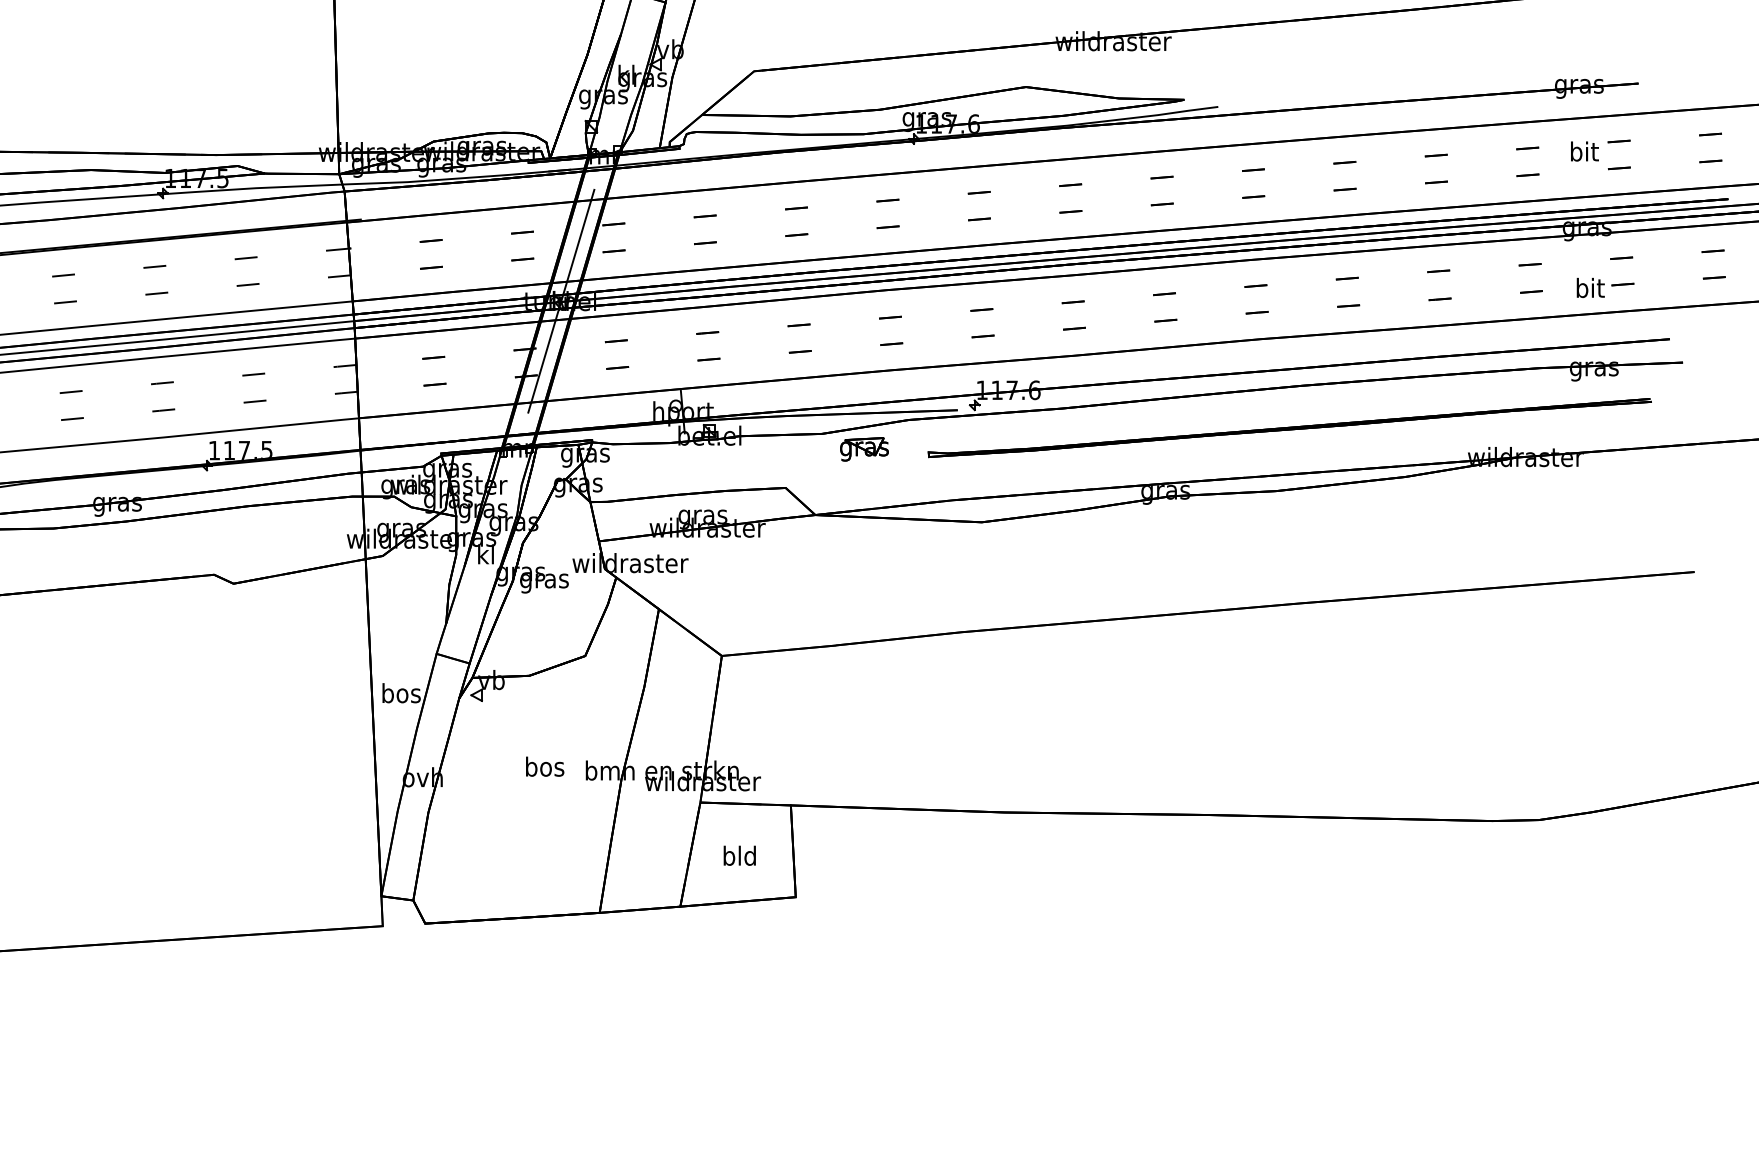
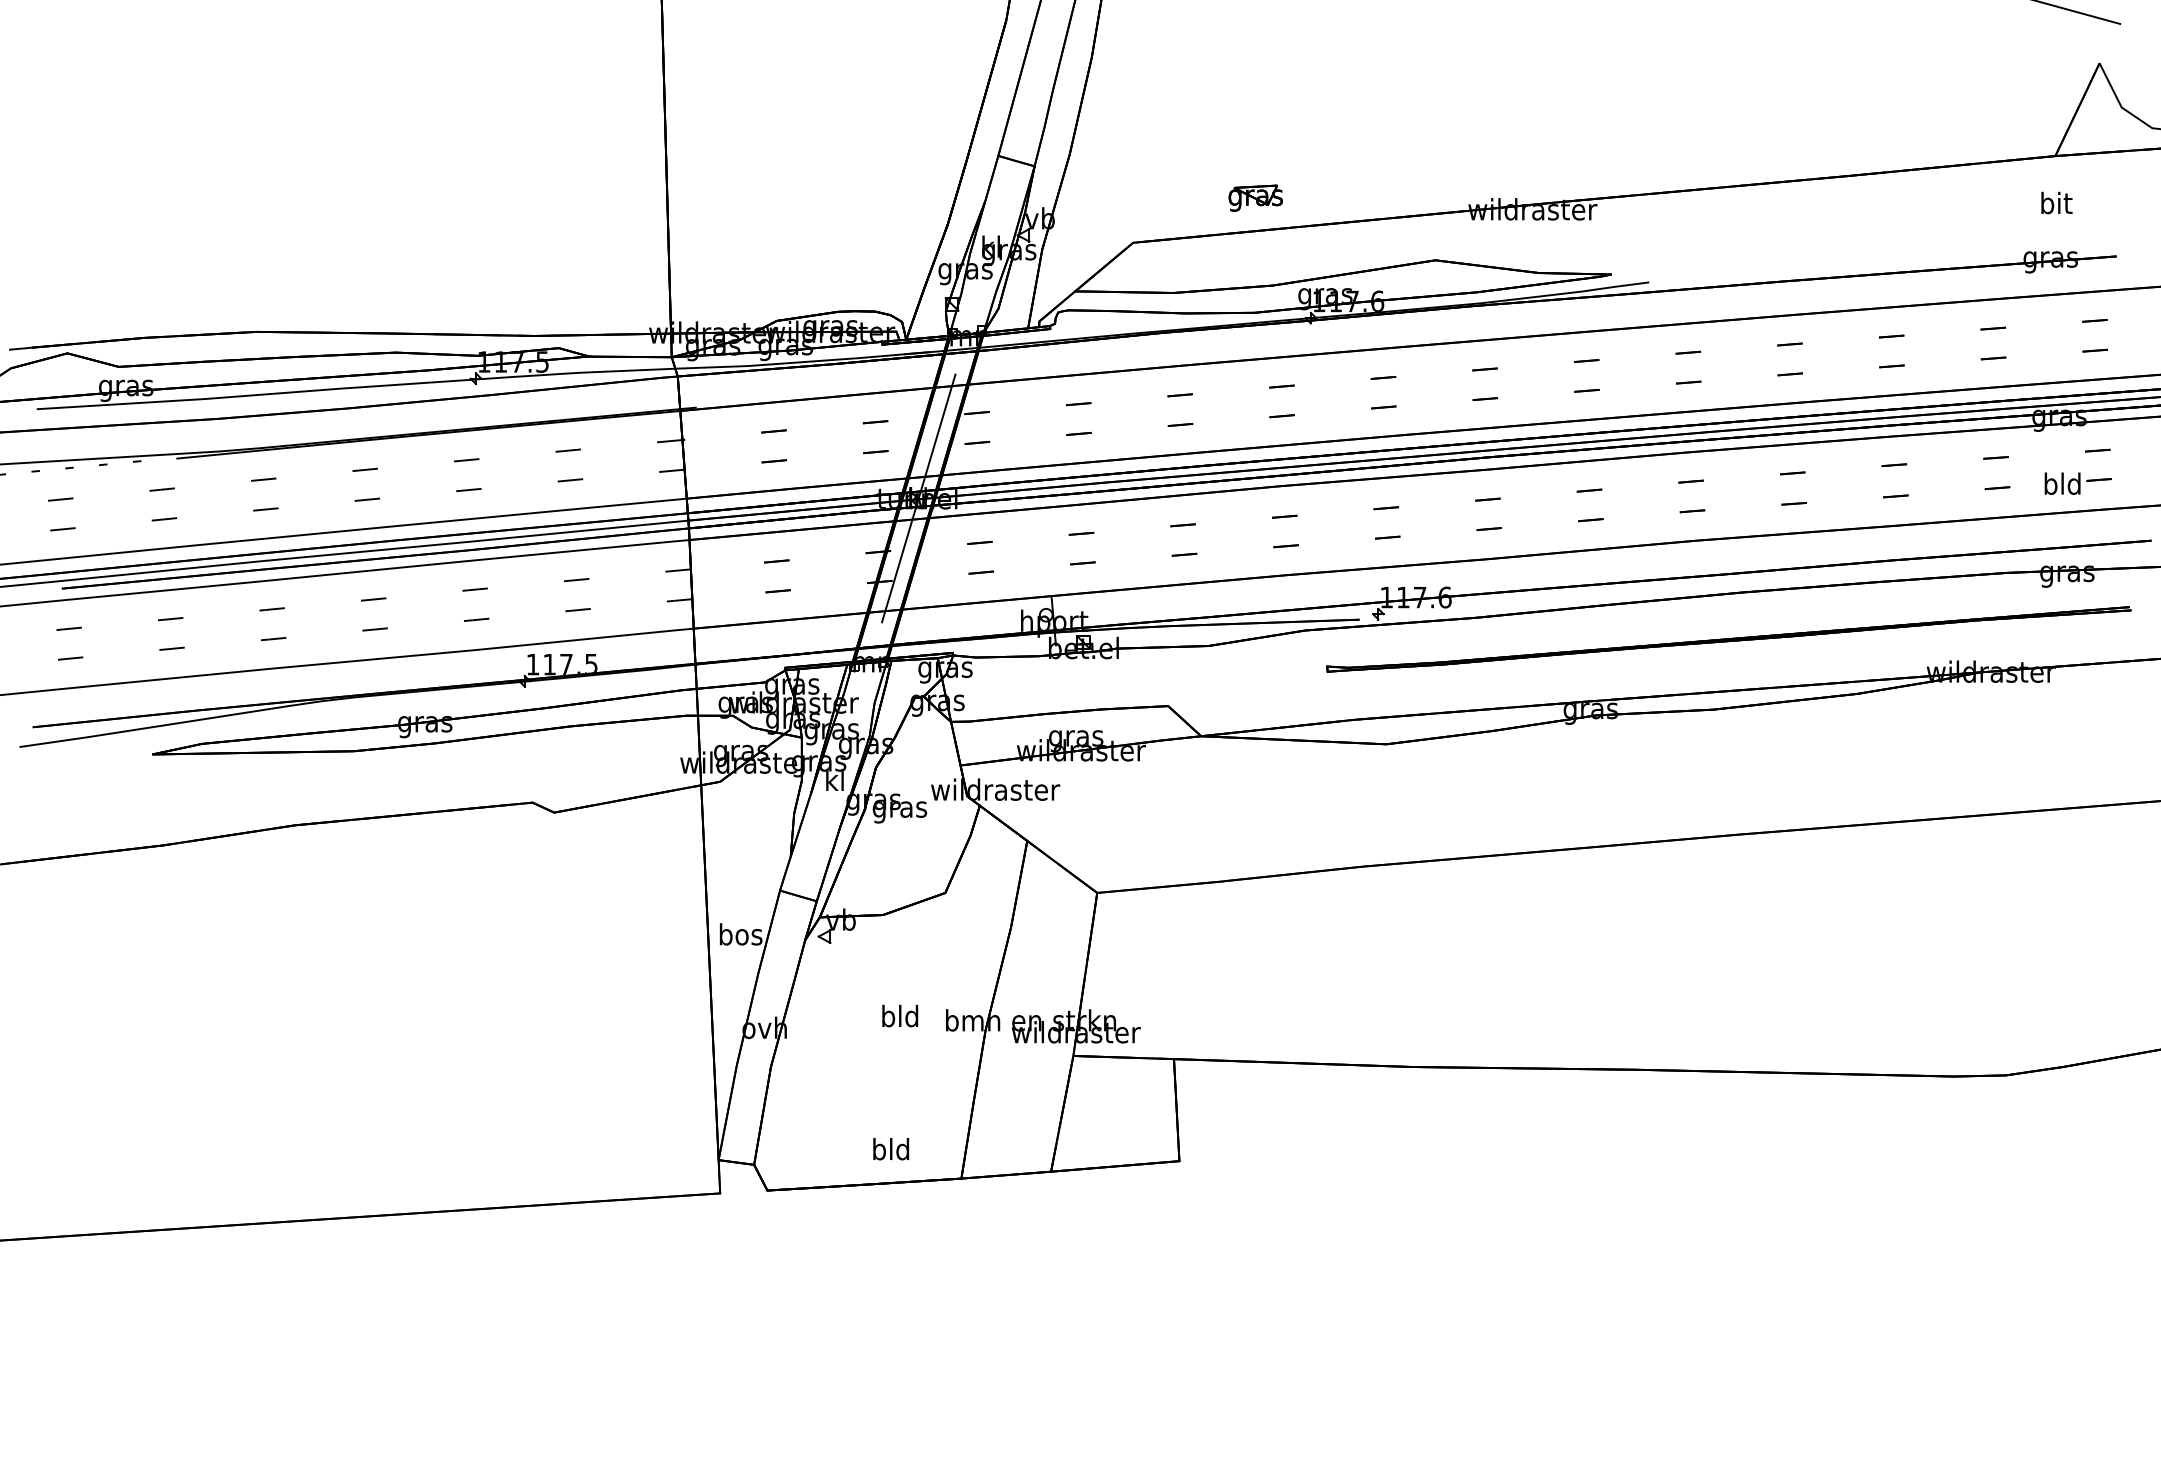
text: (1584, 151) -> (2056, 202), moved
text: (1589, 287) -> (2062, 483), bit -> bld
part: (864, 448) -> (1255, 197), moved
text: (544, 766) -> (900, 1015), bos -> bld
text: (740, 856) -> (891, 1149), moved

